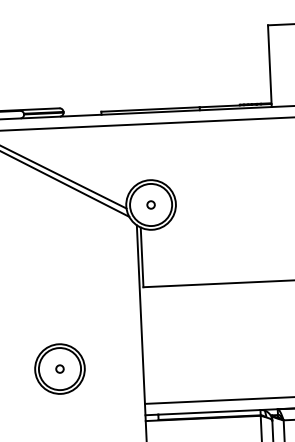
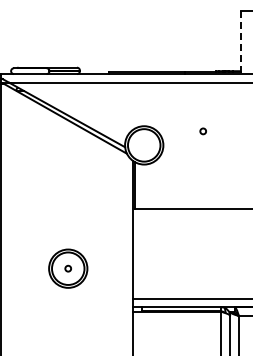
line: (269, 66) -> (240, 42), solid -> dashed
circle: (150, 205) -> (202, 131), moved

